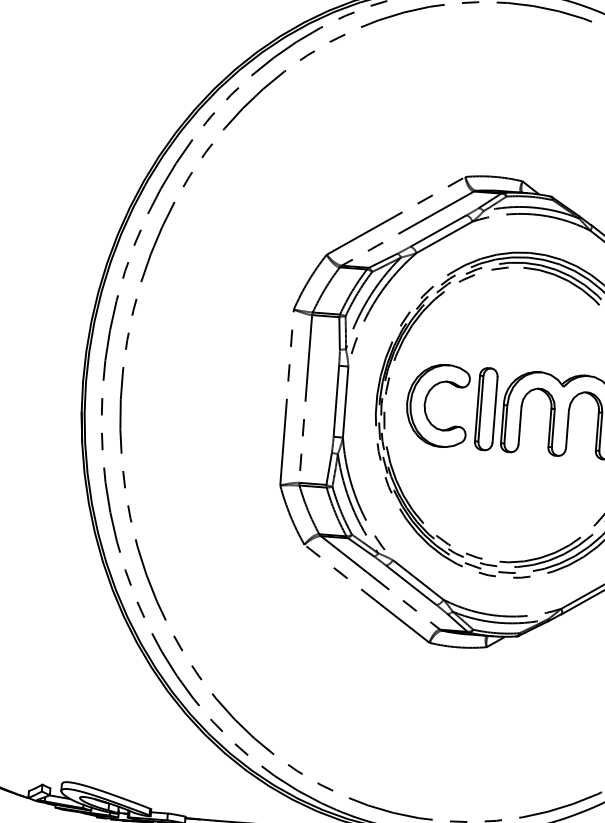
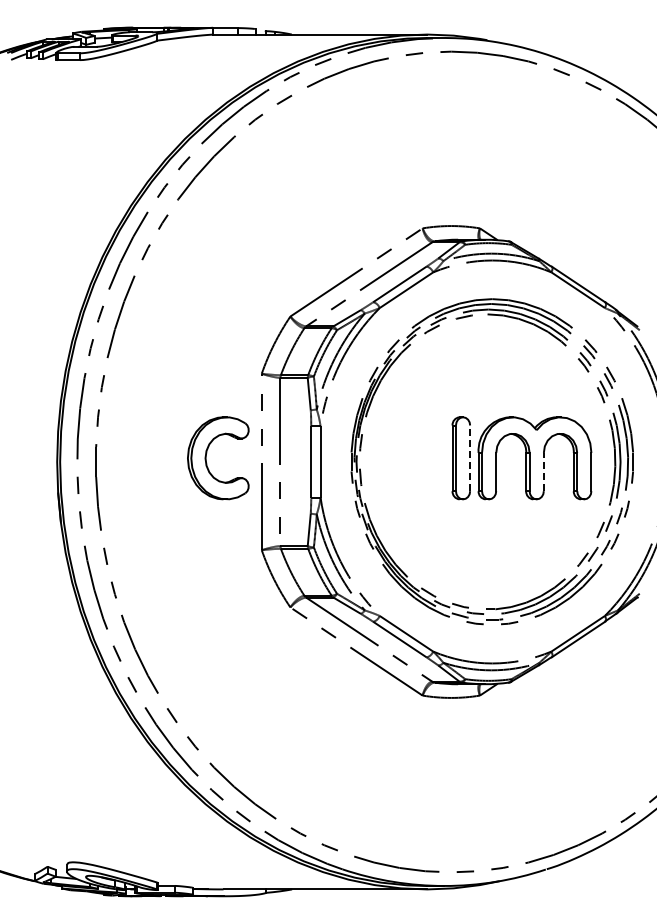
part: (425, 404) -> (206, 458), moved
line: (495, 410) -> (470, 458), solid -> dashed
line: (567, 428) -> (543, 471), solid -> dashed

